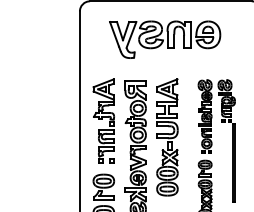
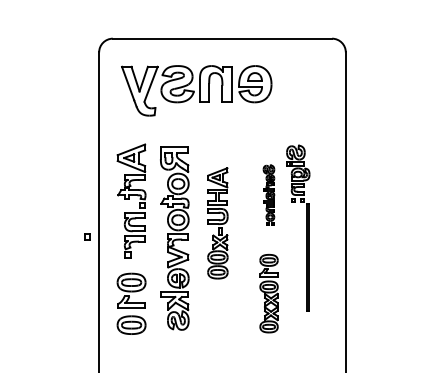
part: (164, 39) -> (196, 90), moved
part: (204, 116) -> (268, 194), size x0.6
part: (167, 137) -> (217, 223), size x0.7
part: (111, 160) -> (87, 236), moved

